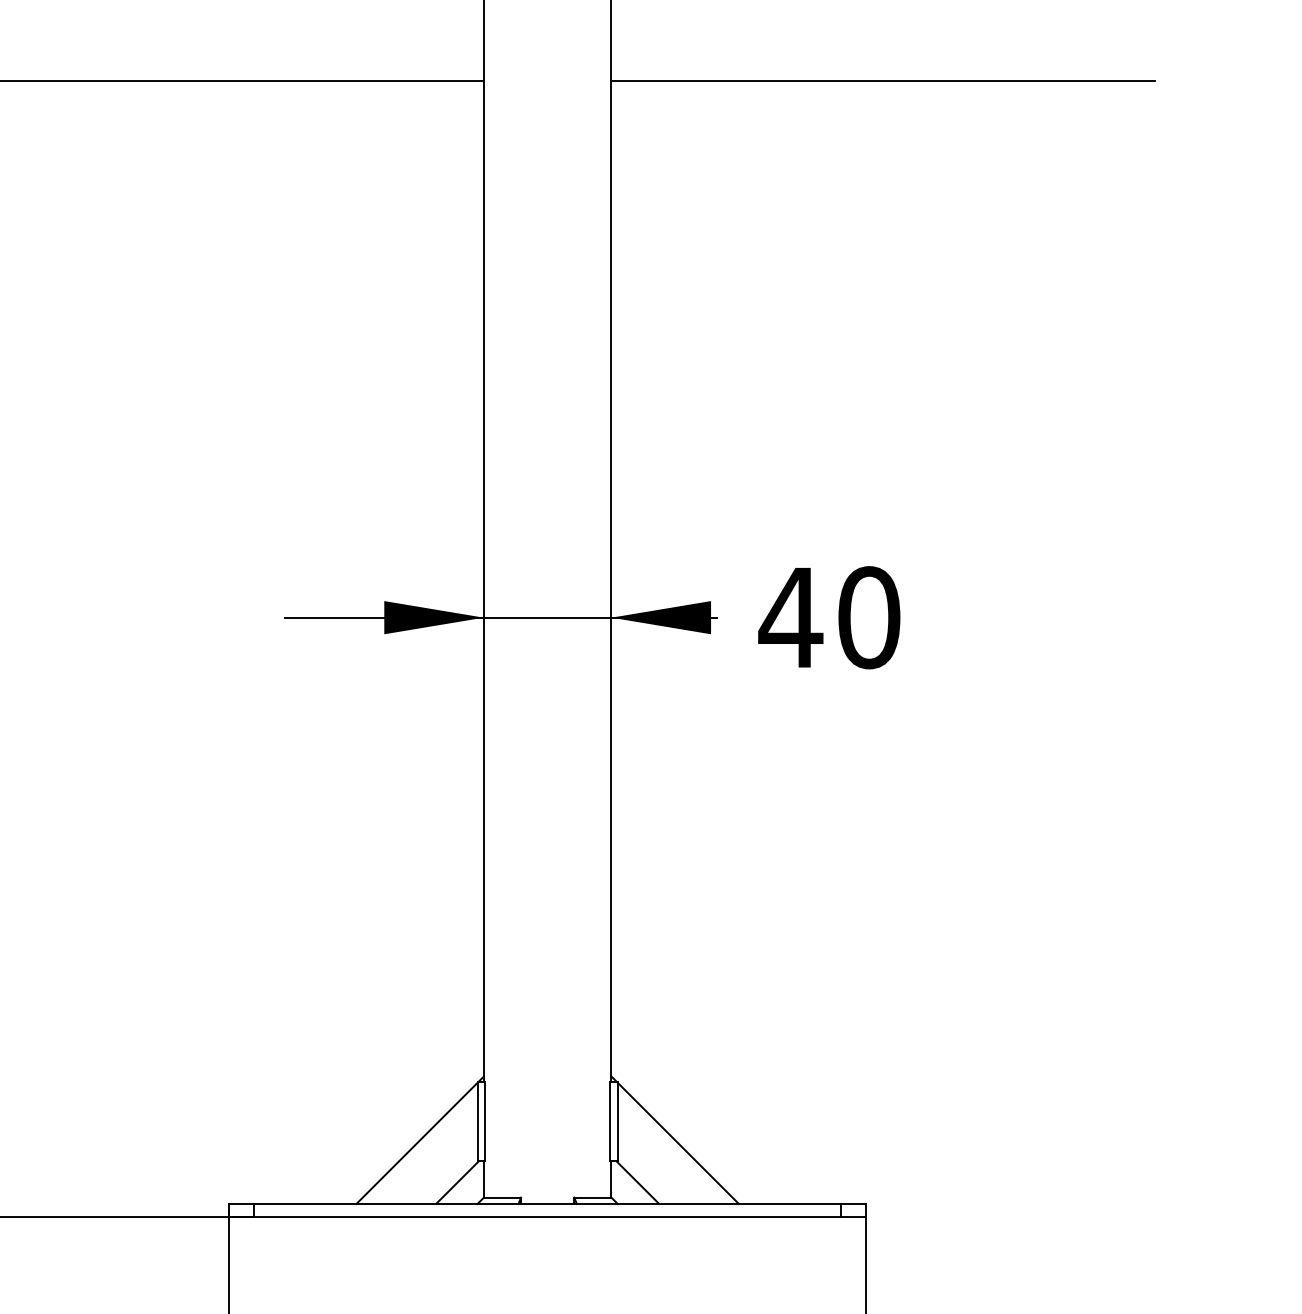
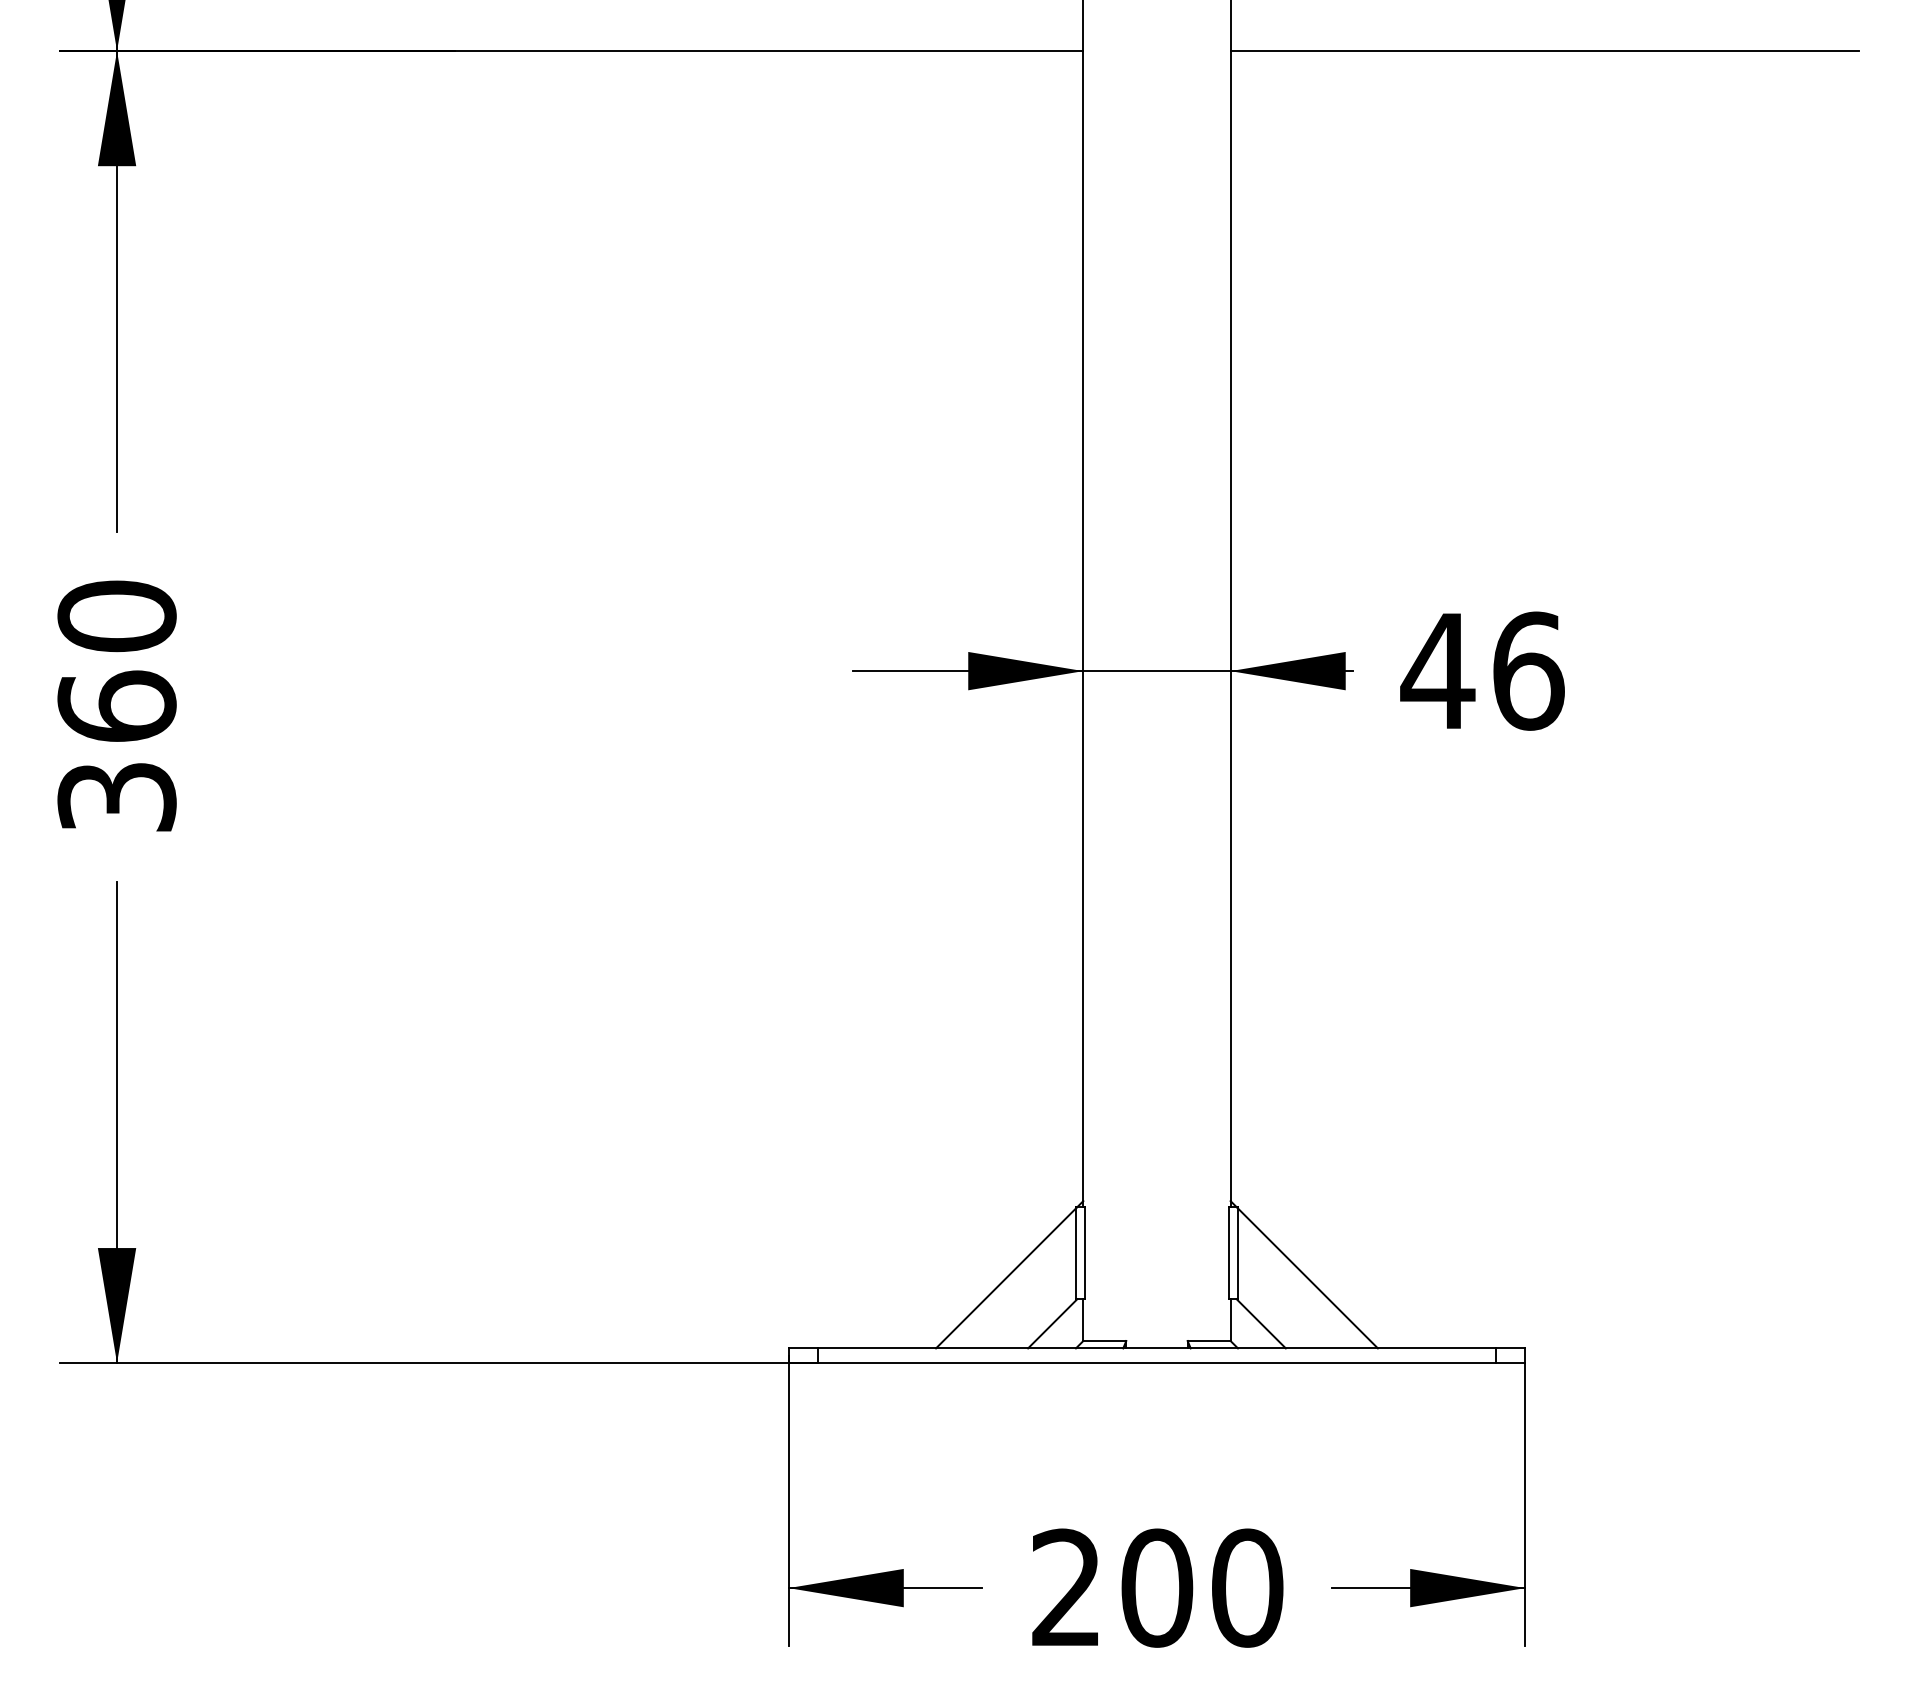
text: (869, 617) -> (1528, 670), 40 -> 46

